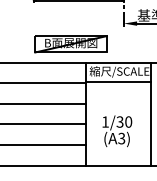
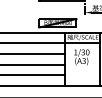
text: (116, 131) -> (81, 57), moved

